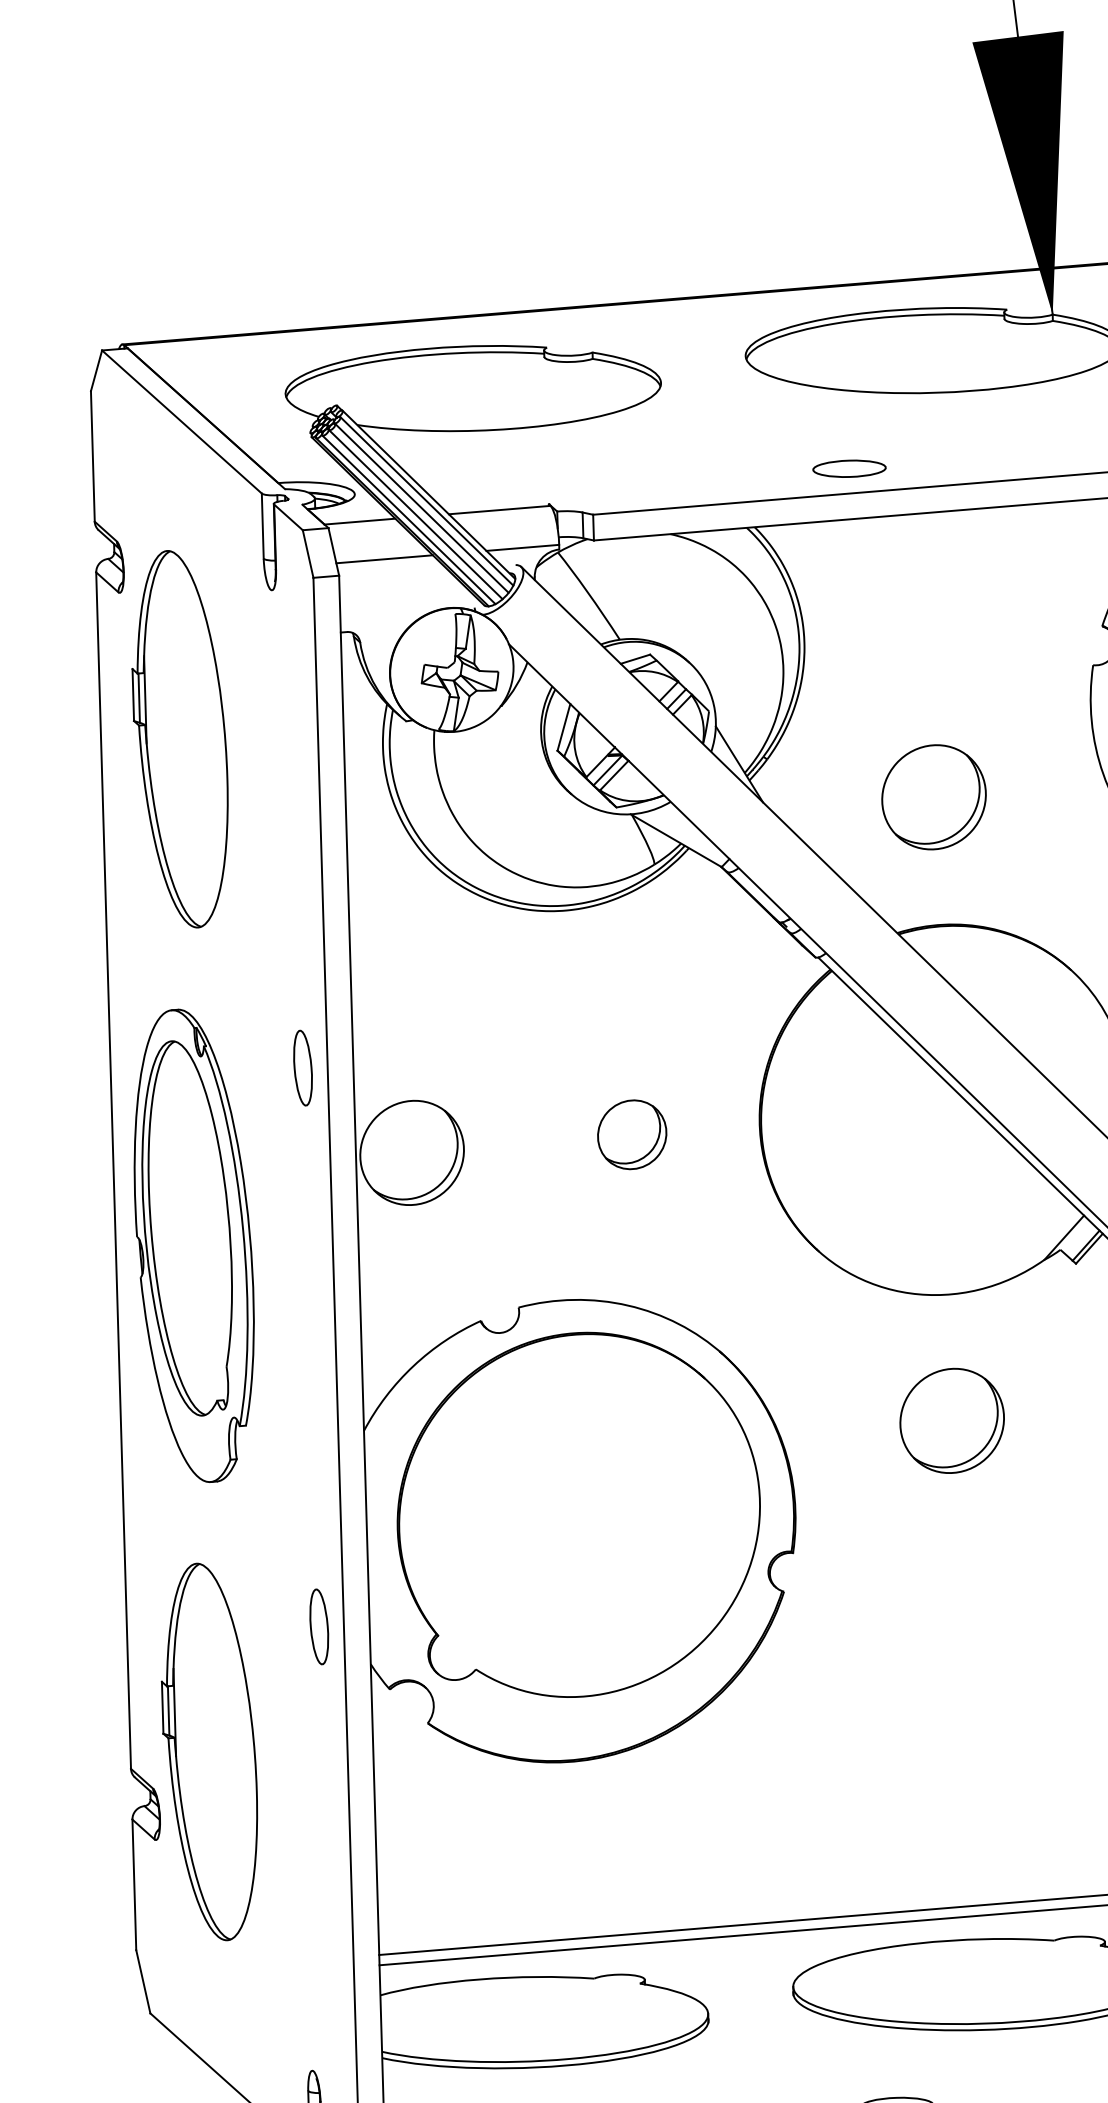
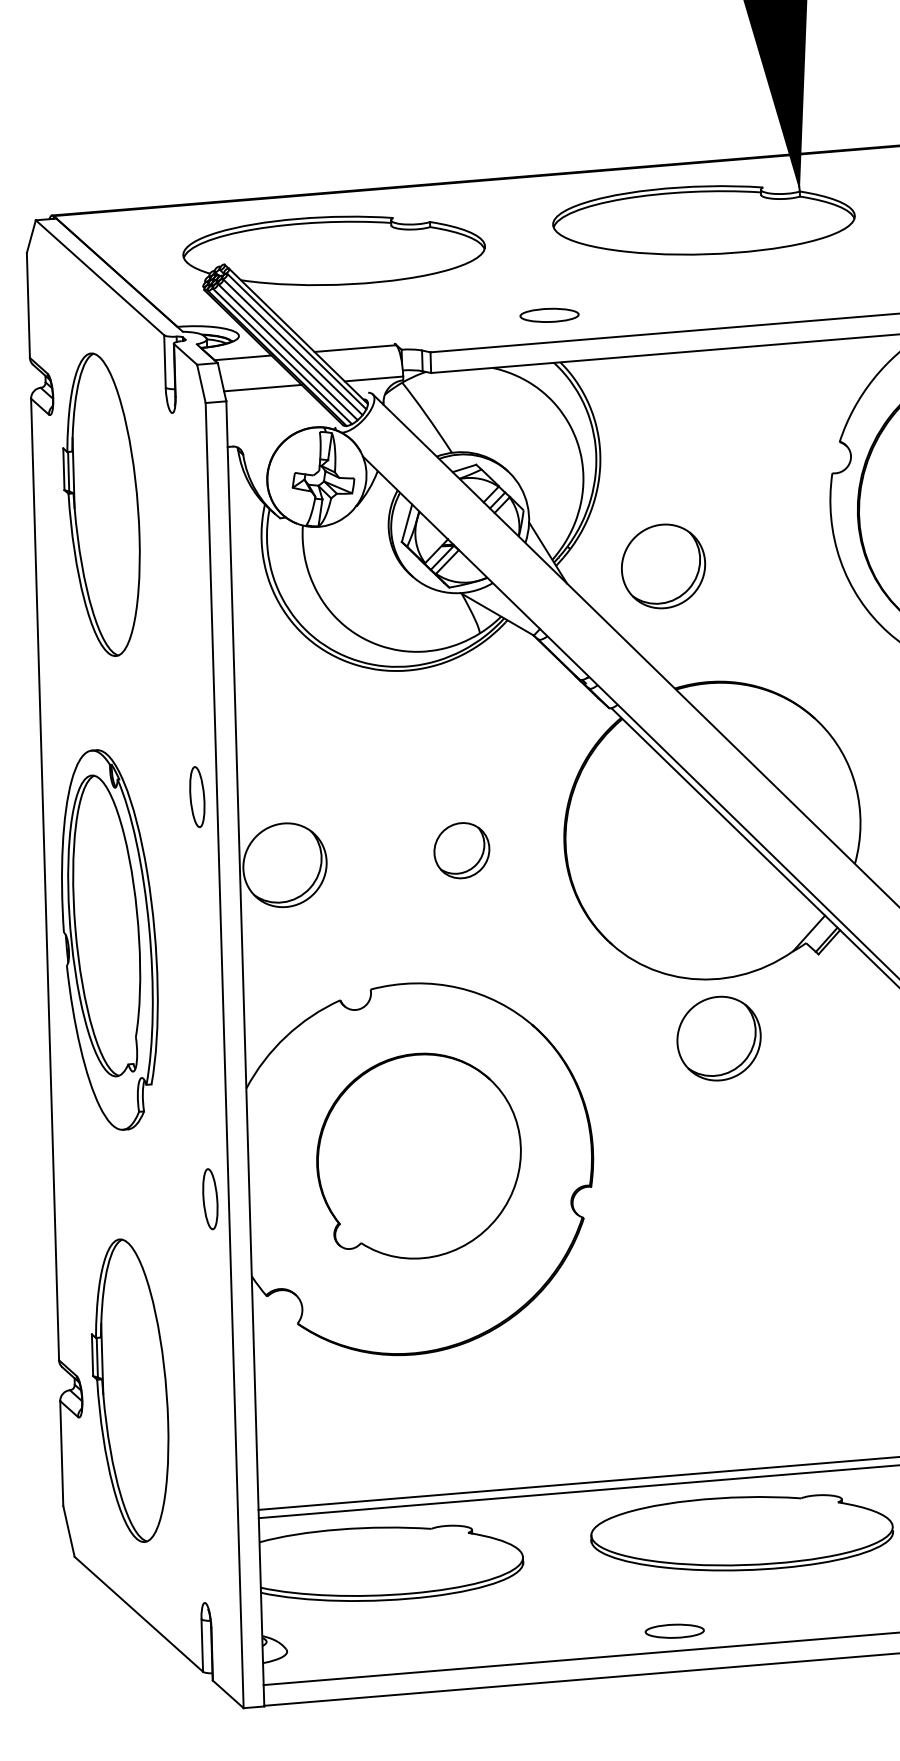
part: (849, 467) -> (549, 314), moved
part: (180, 738) -> (101, 504), moved
part: (934, 797) -> (663, 566), moved
part: (951, 1420) -> (718, 1038), moved
part: (578, 1514) -> (418, 1155), size x0.7
part: (319, 1627) -> (210, 1199), moved
part: (208, 1751) -> (129, 1390), moved

